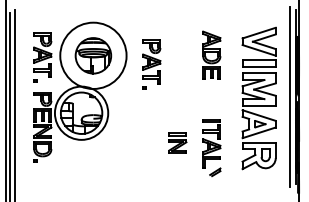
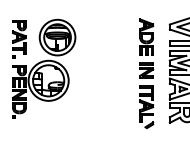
circle: (93, 55) -> (57, 37), size x0.71
part: (151, 64) -> (101, 44), removed
part: (177, 142) -> (146, 69), moved

